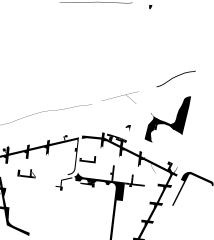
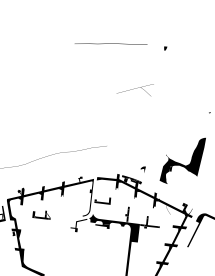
fill: (175, 79) -> (190, 120), removed
part: (119, 97) -> (134, 89), moved

